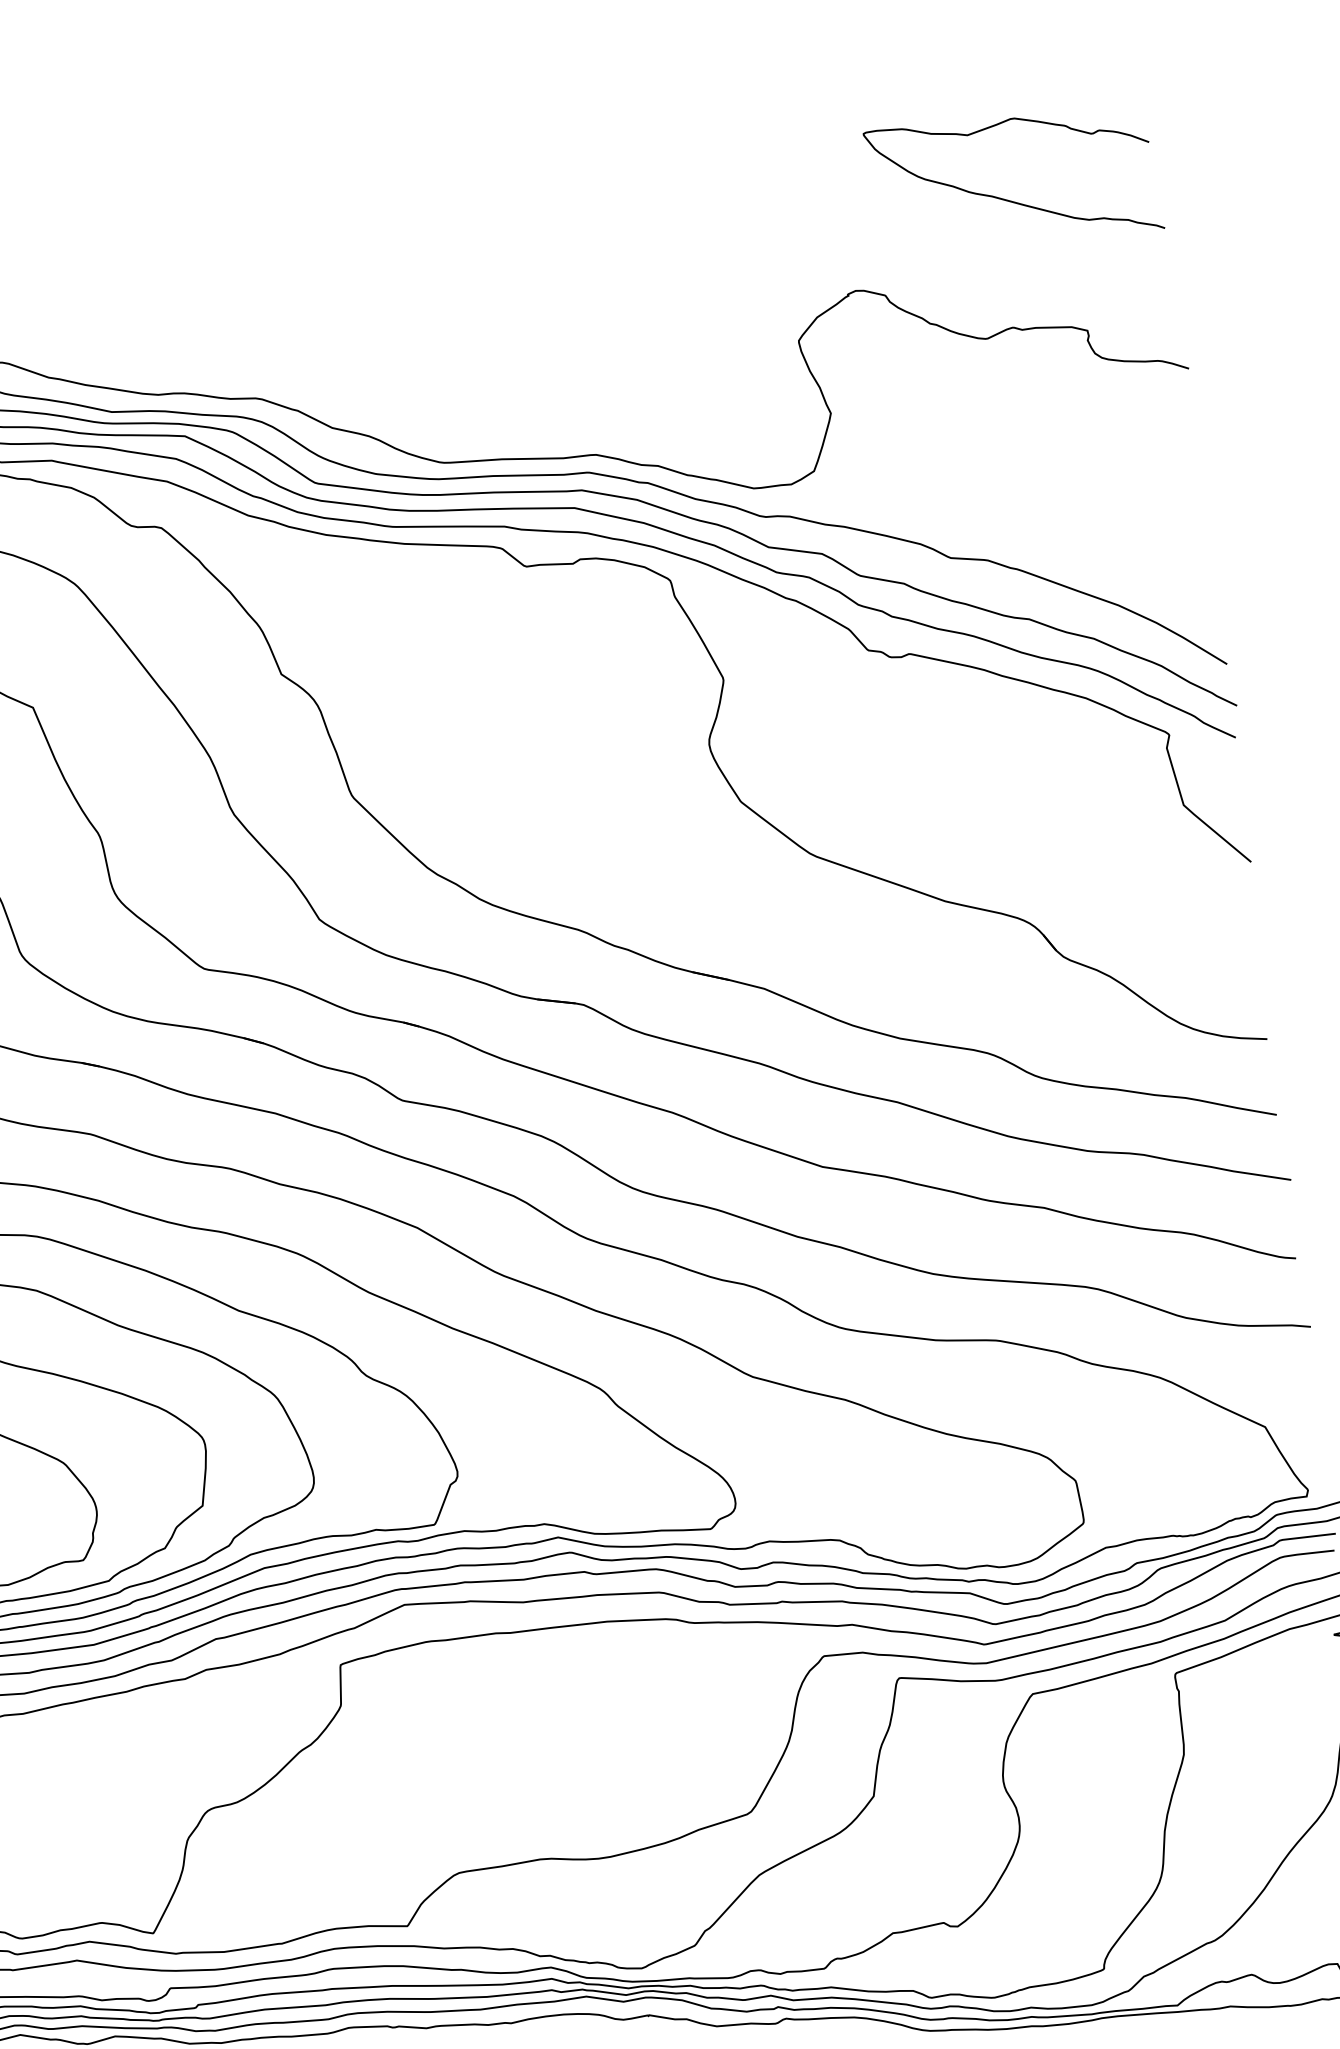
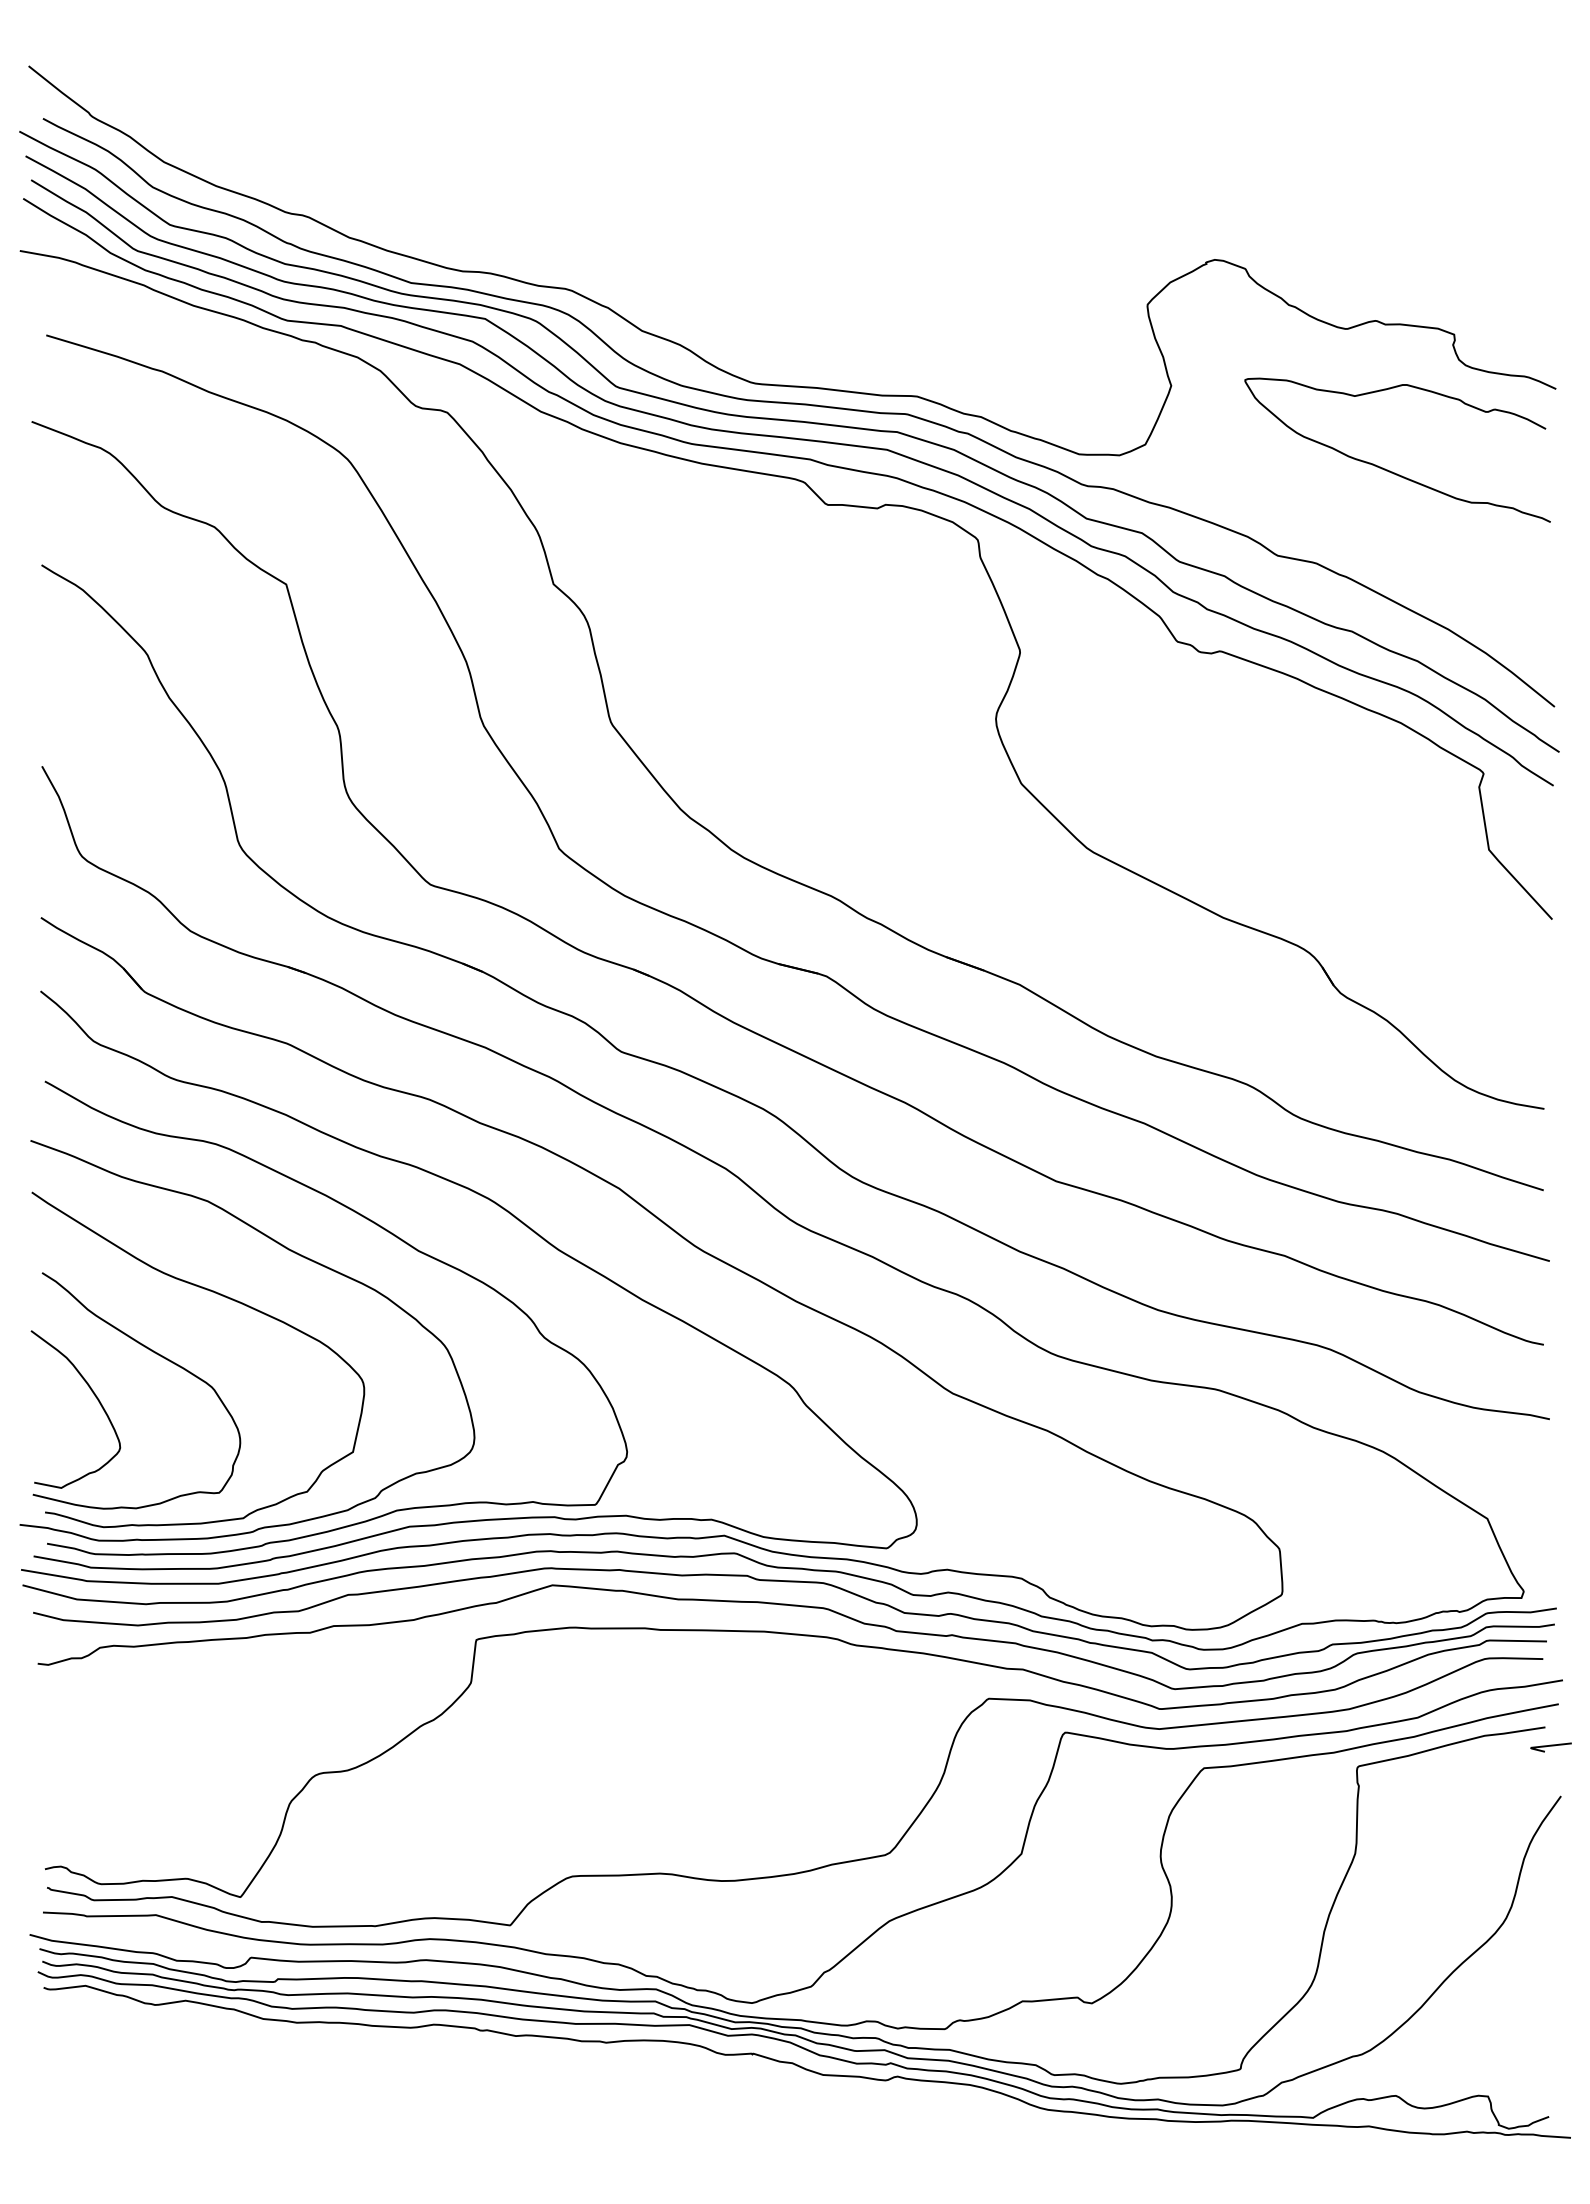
curve: (1009, 200) -> (1390, 470), moved

